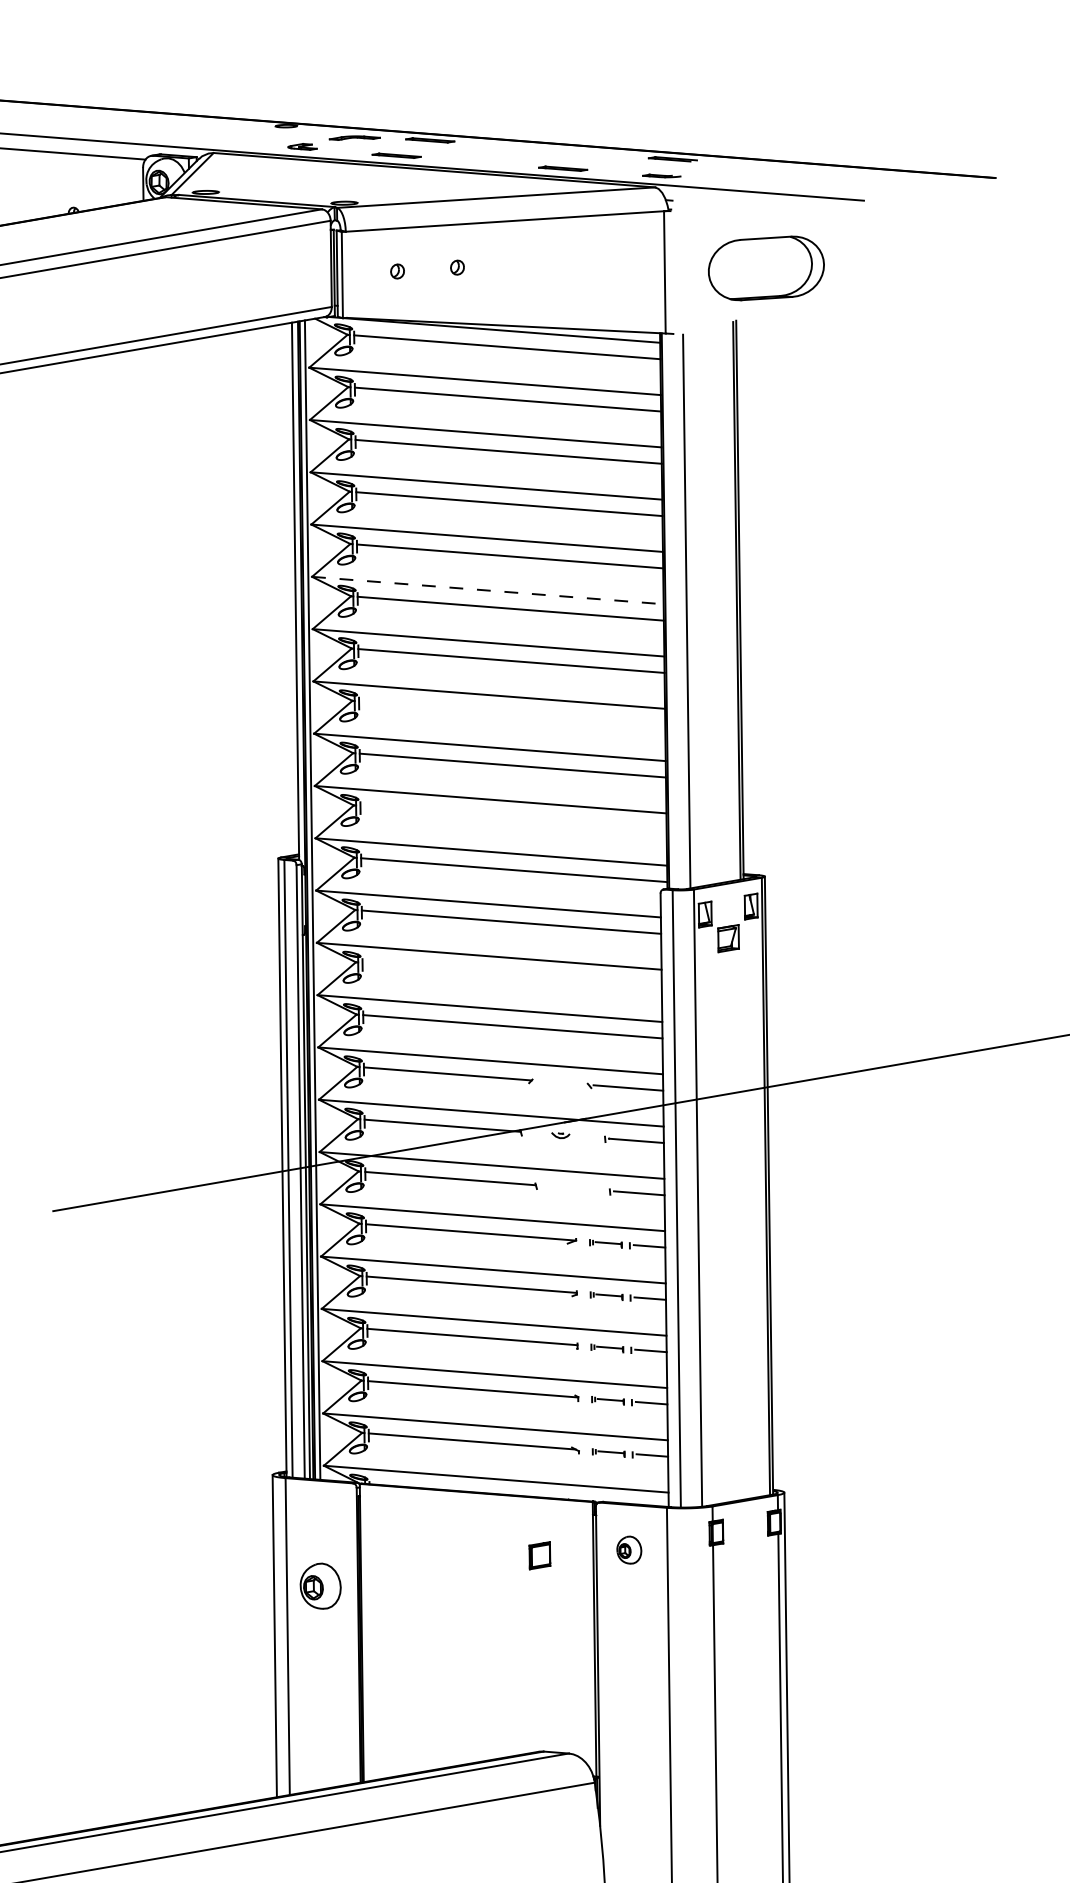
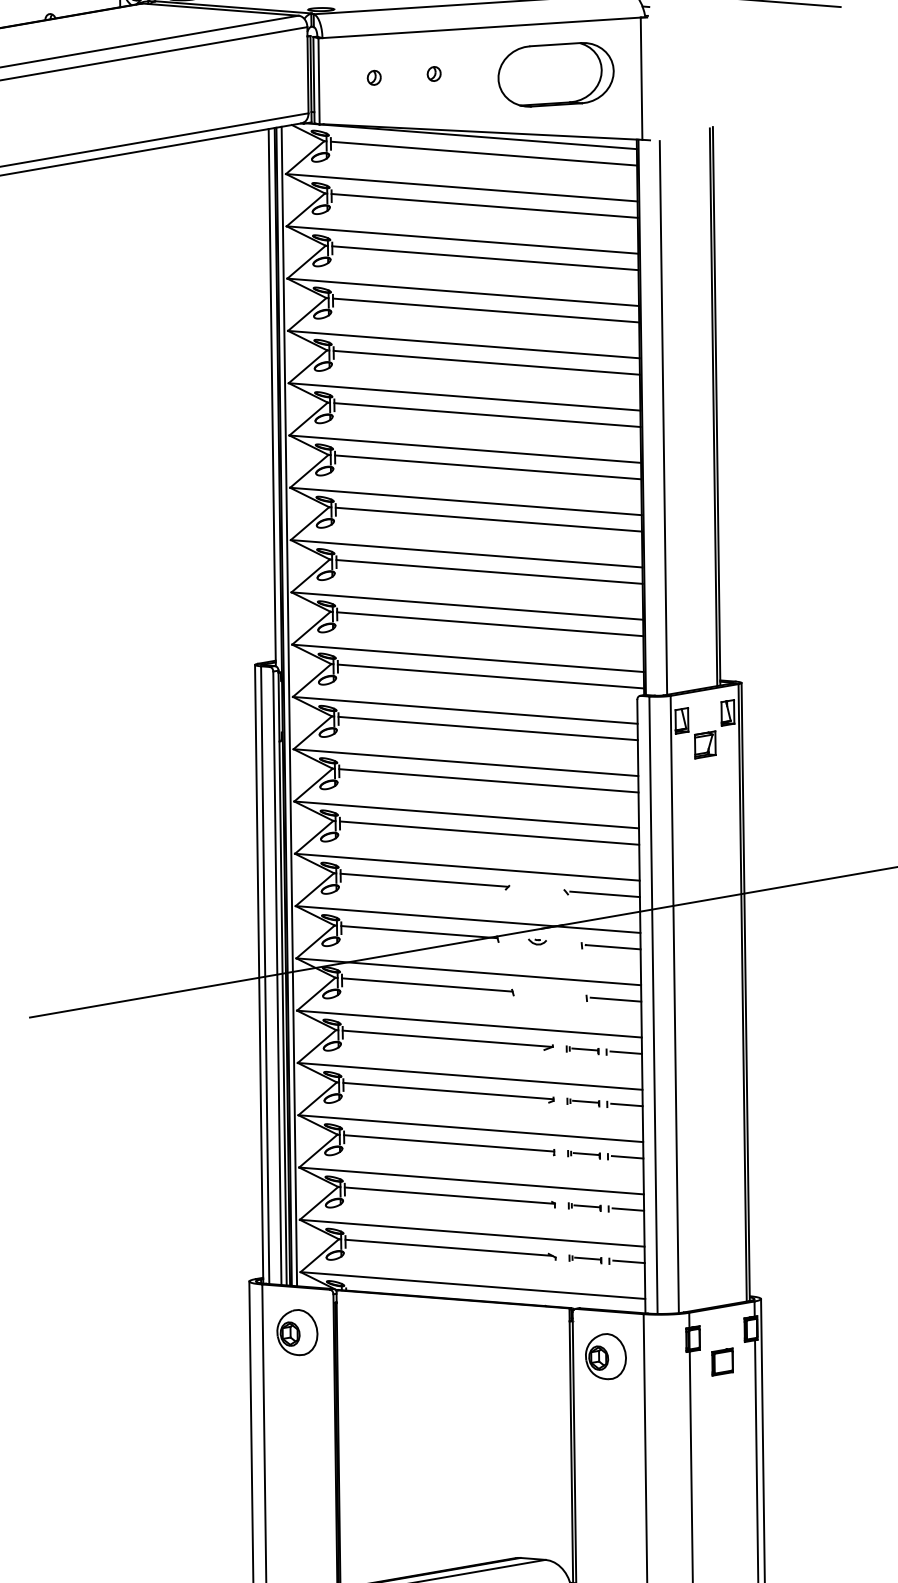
part: (766, 268) -> (556, 74), moved
line: (488, 590) -> (465, 396), dashed -> solid
line: (512, 713) -> (489, 519), added
line: (513, 817) -> (490, 623), added
line: (511, 974) -> (488, 780), added
part: (629, 1549) -> (606, 1355), size x1.67
part: (539, 1555) -> (722, 1361), moved
part: (320, 1585) -> (297, 1331), moved

